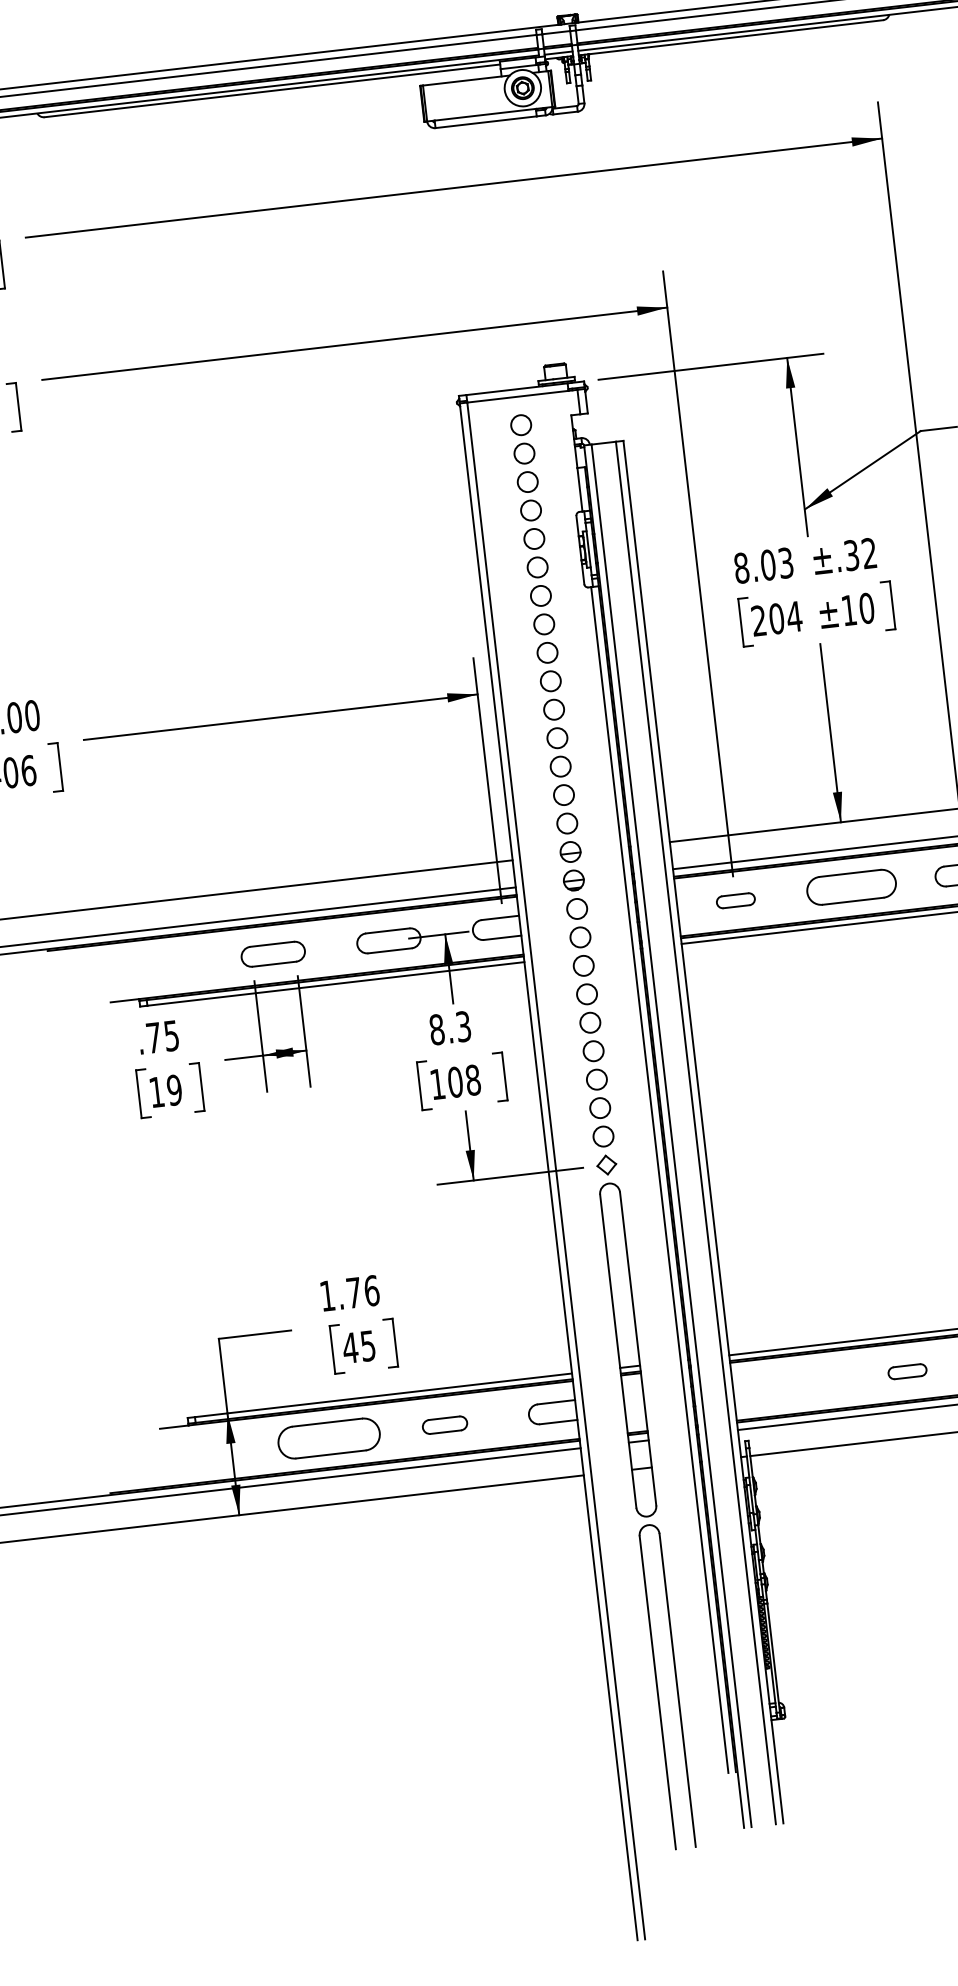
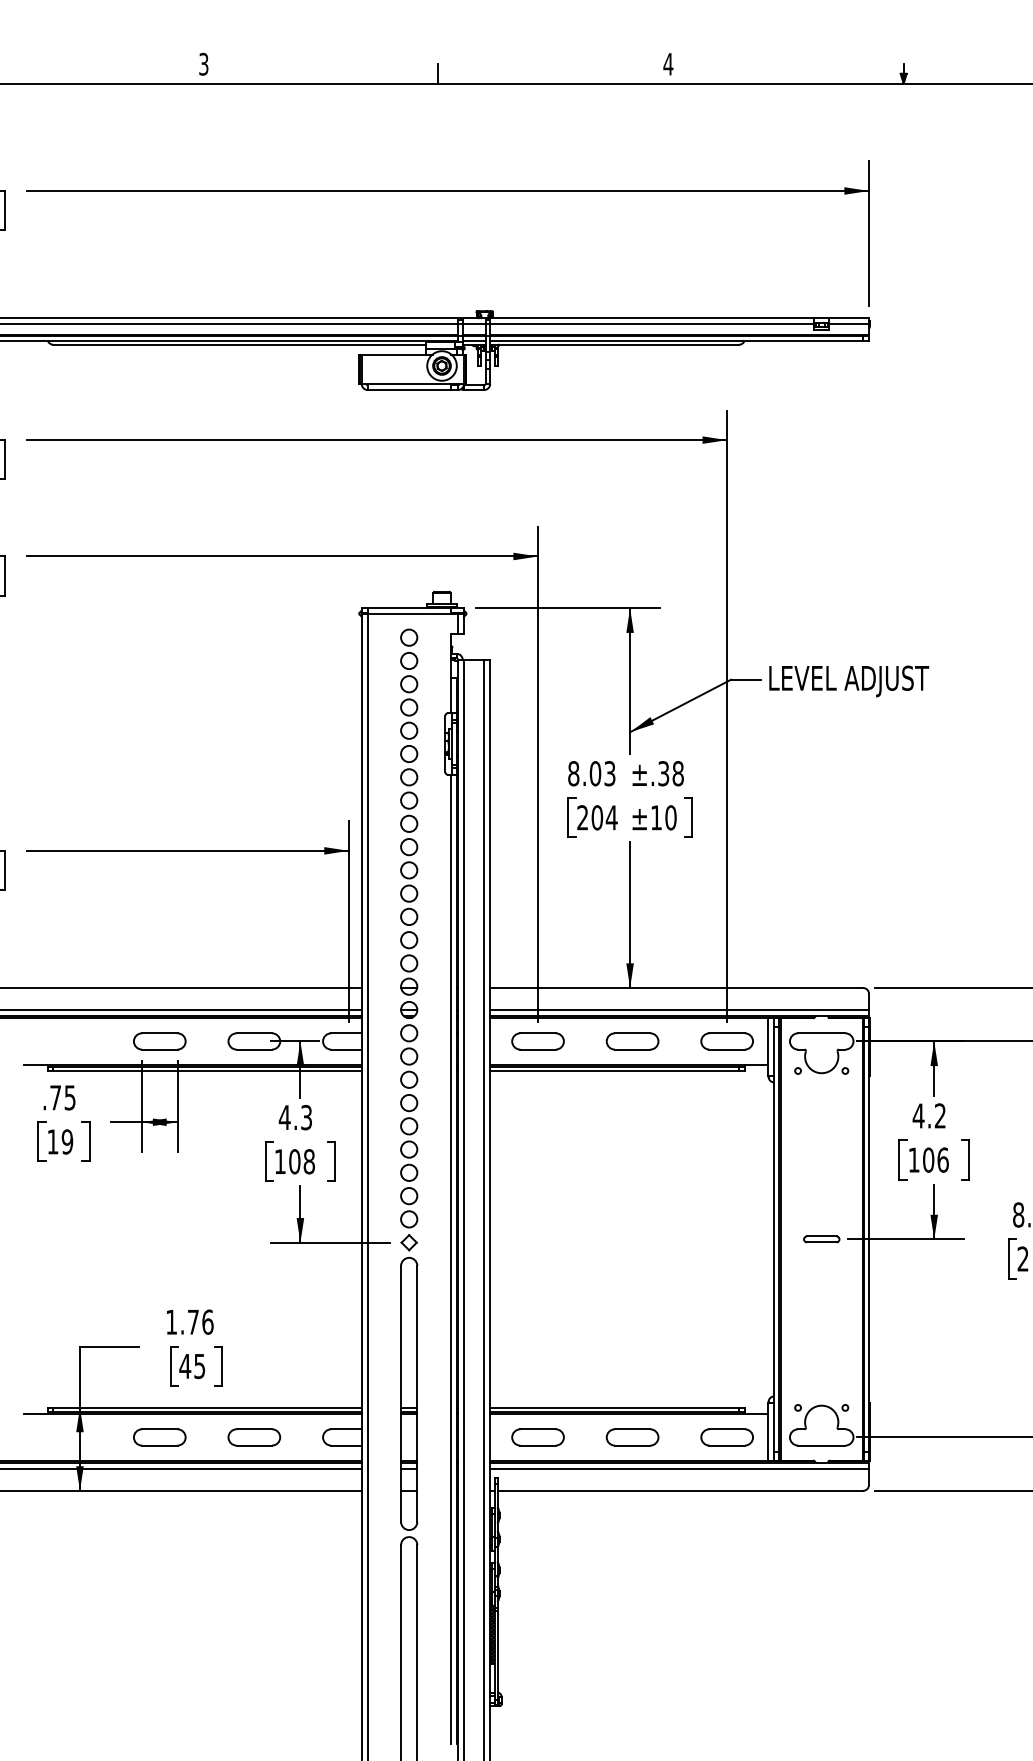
text: (868, 553) -> (677, 773), ±.32 -> ±.38
part: (851, 887) -> (632, 1041), size x0.71
part: (735, 900) -> (537, 1041), size x1.67
text: (436, 1029) -> (284, 1117), 8.3 -> 4.3
part: (907, 1371) -> (632, 1437), size x1.67
part: (791, 1385) -> (537, 1437), added
part: (445, 1425) -> (254, 1437), size x1.43
part: (328, 1438) -> (159, 1437), size x0.62

